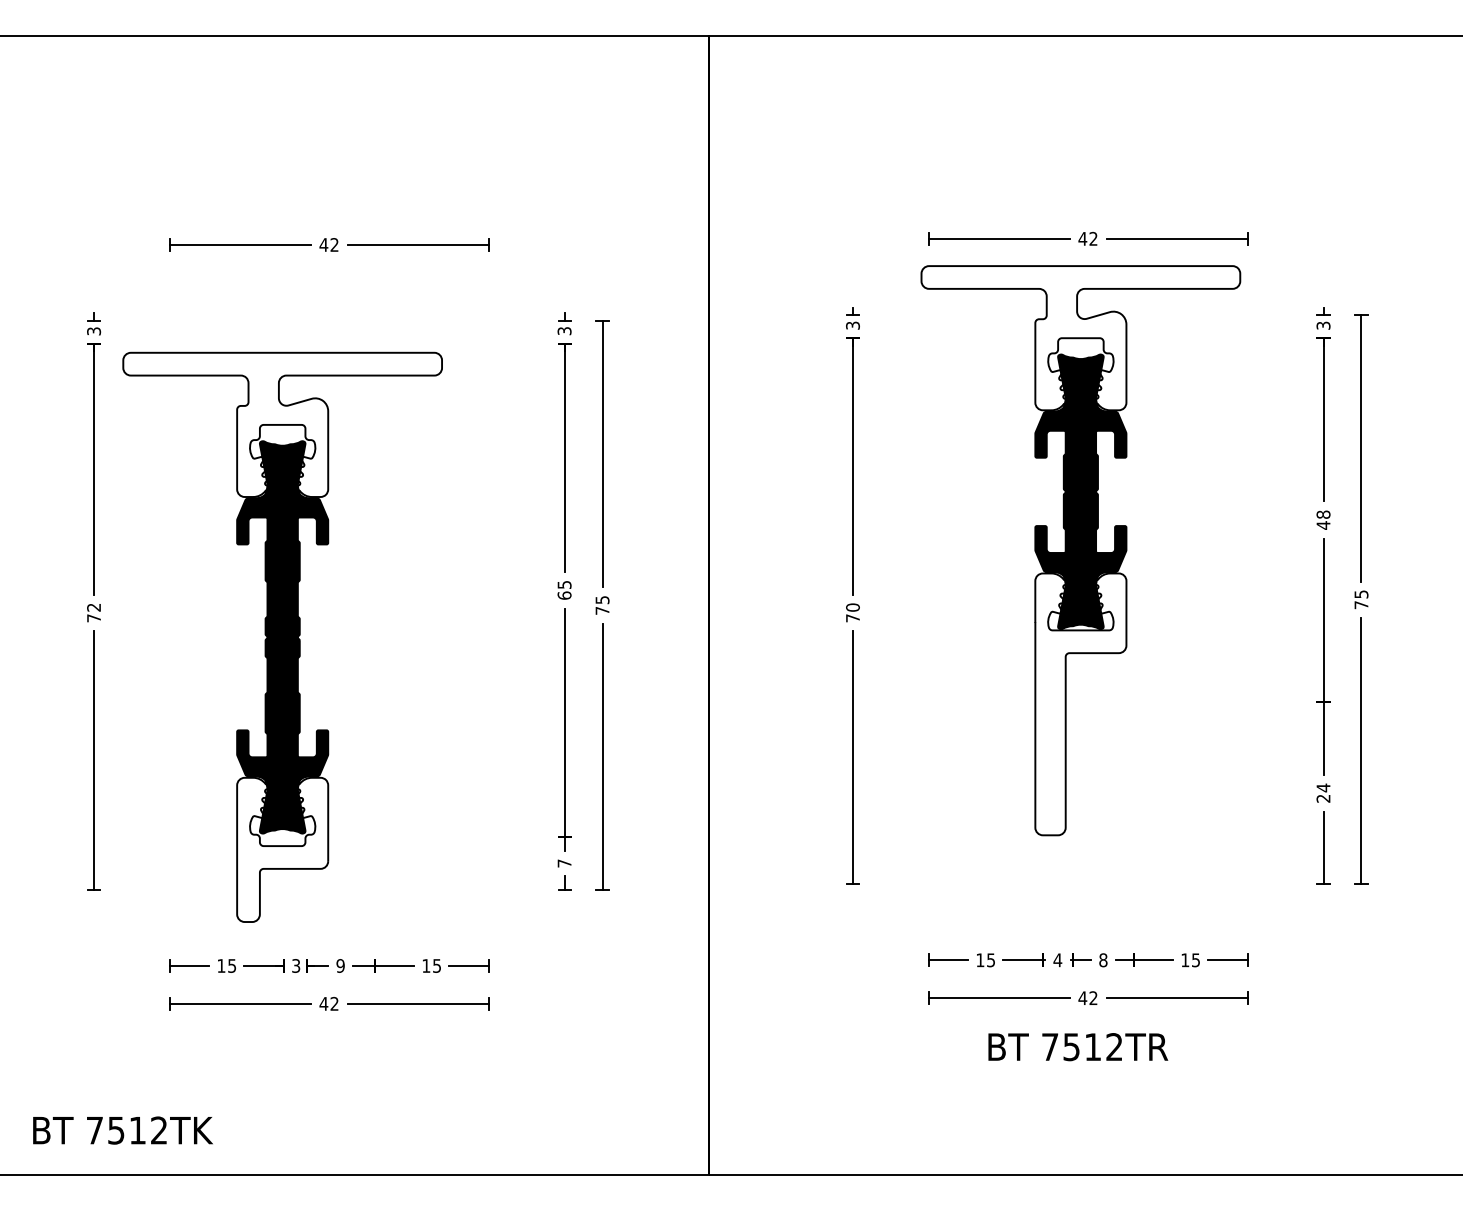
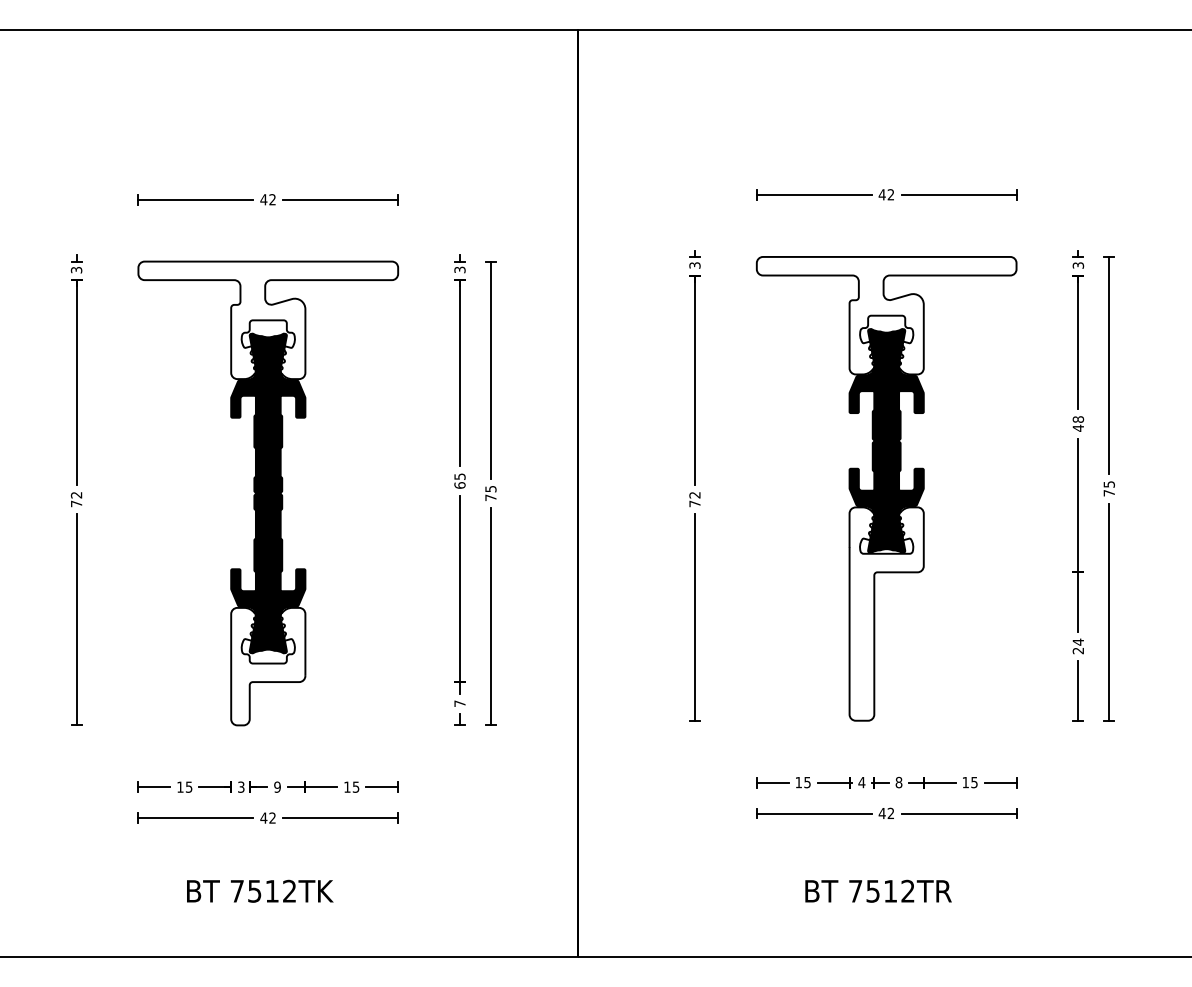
part: (1080, 550) -> (886, 488), moved
text: (852, 606) -> (694, 494), 70 -> 72
part: (282, 637) -> (268, 493), moved
text: (1078, 1046) -> (878, 890), moved
text: (123, 1129) -> (260, 890), moved

